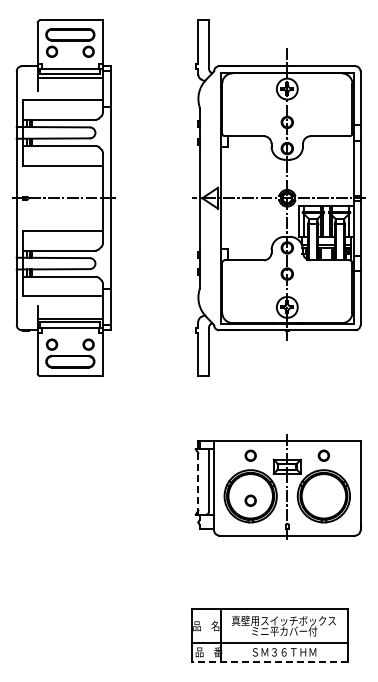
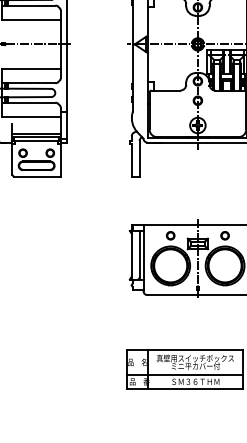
line: (198, 481) -> (131, 254), dashed -> solid
circle: (250, 500) -> (170, 269), removed
line: (269, 661) -> (184, 388), dashed -> solid

